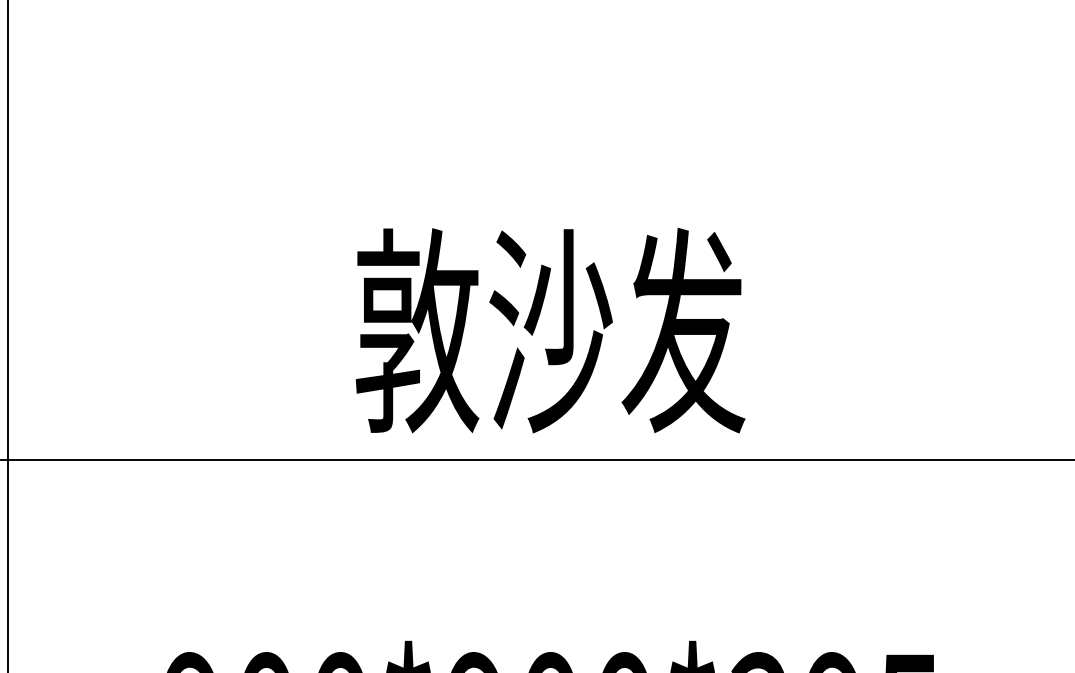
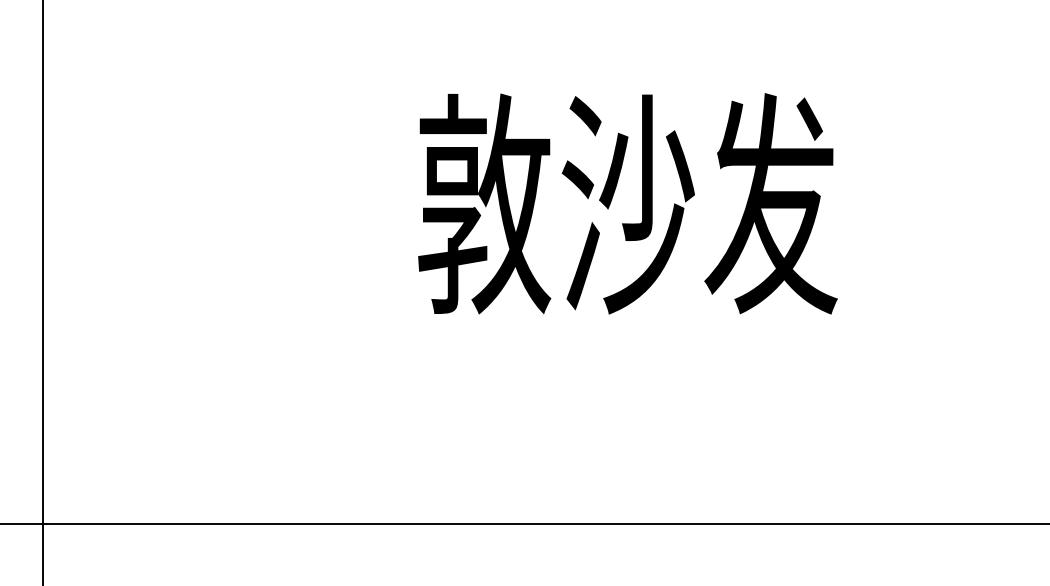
text: (550, 330) -> (627, 203), moved

